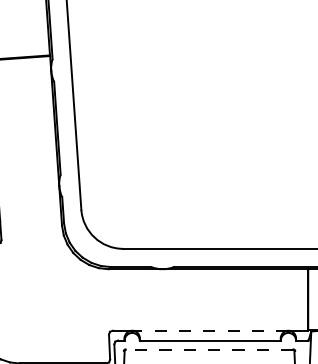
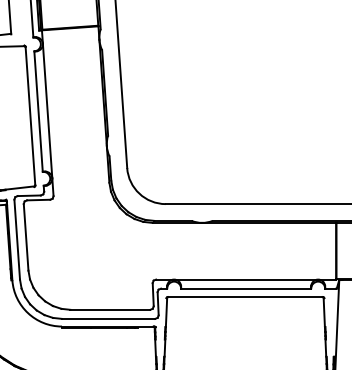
line: (209, 330) -> (245, 279), dashed -> solid
line: (208, 350) -> (244, 297), dashed -> solid

